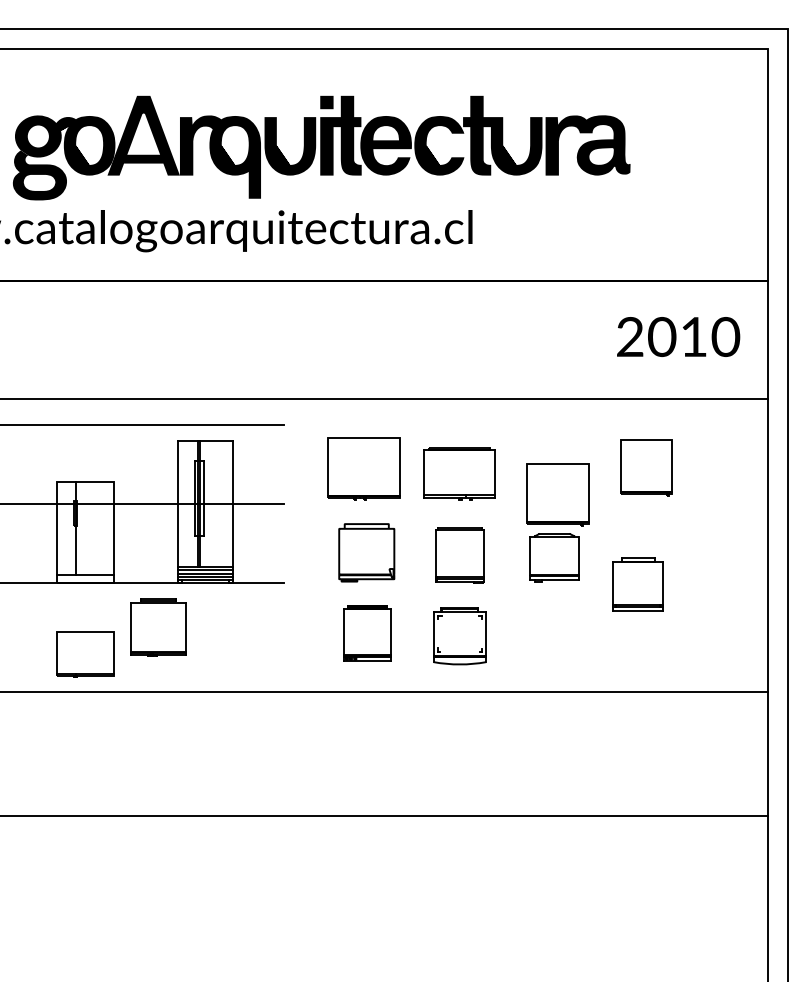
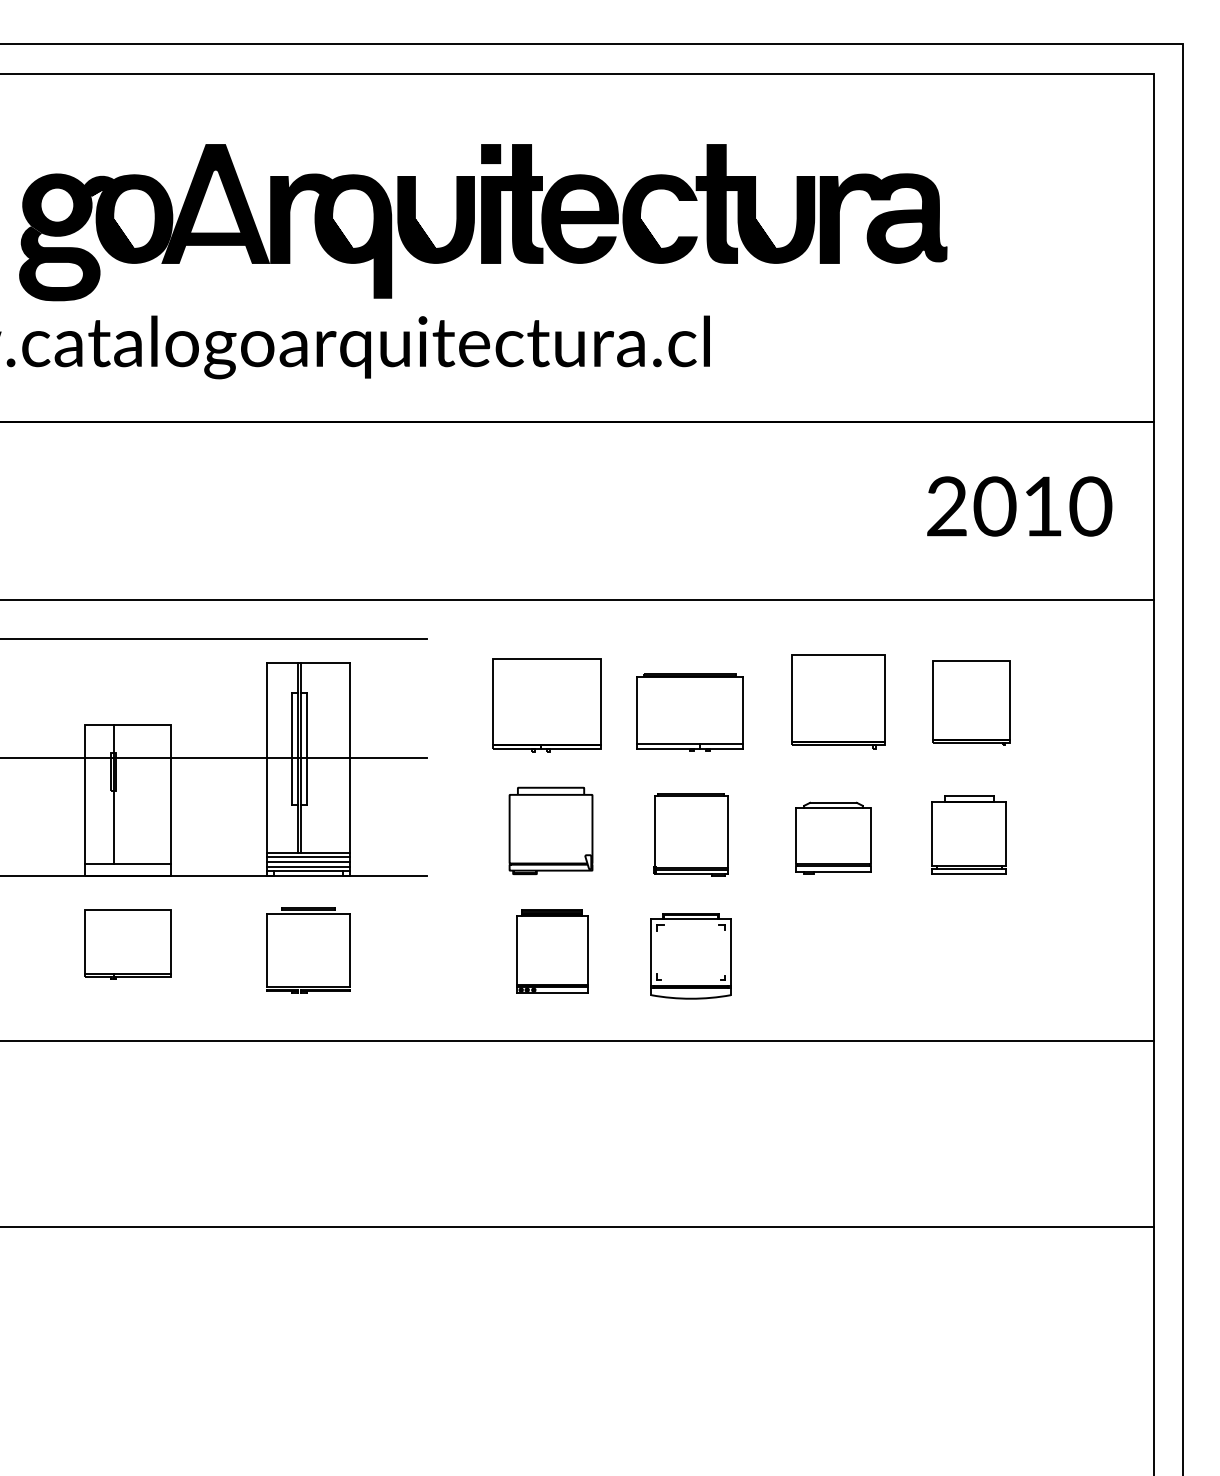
part: (557, 494) -> (837, 701), moved
part: (637, 584) -> (968, 834), moved
part: (158, 627) -> (308, 950), moved
part: (85, 654) -> (128, 944), moved

